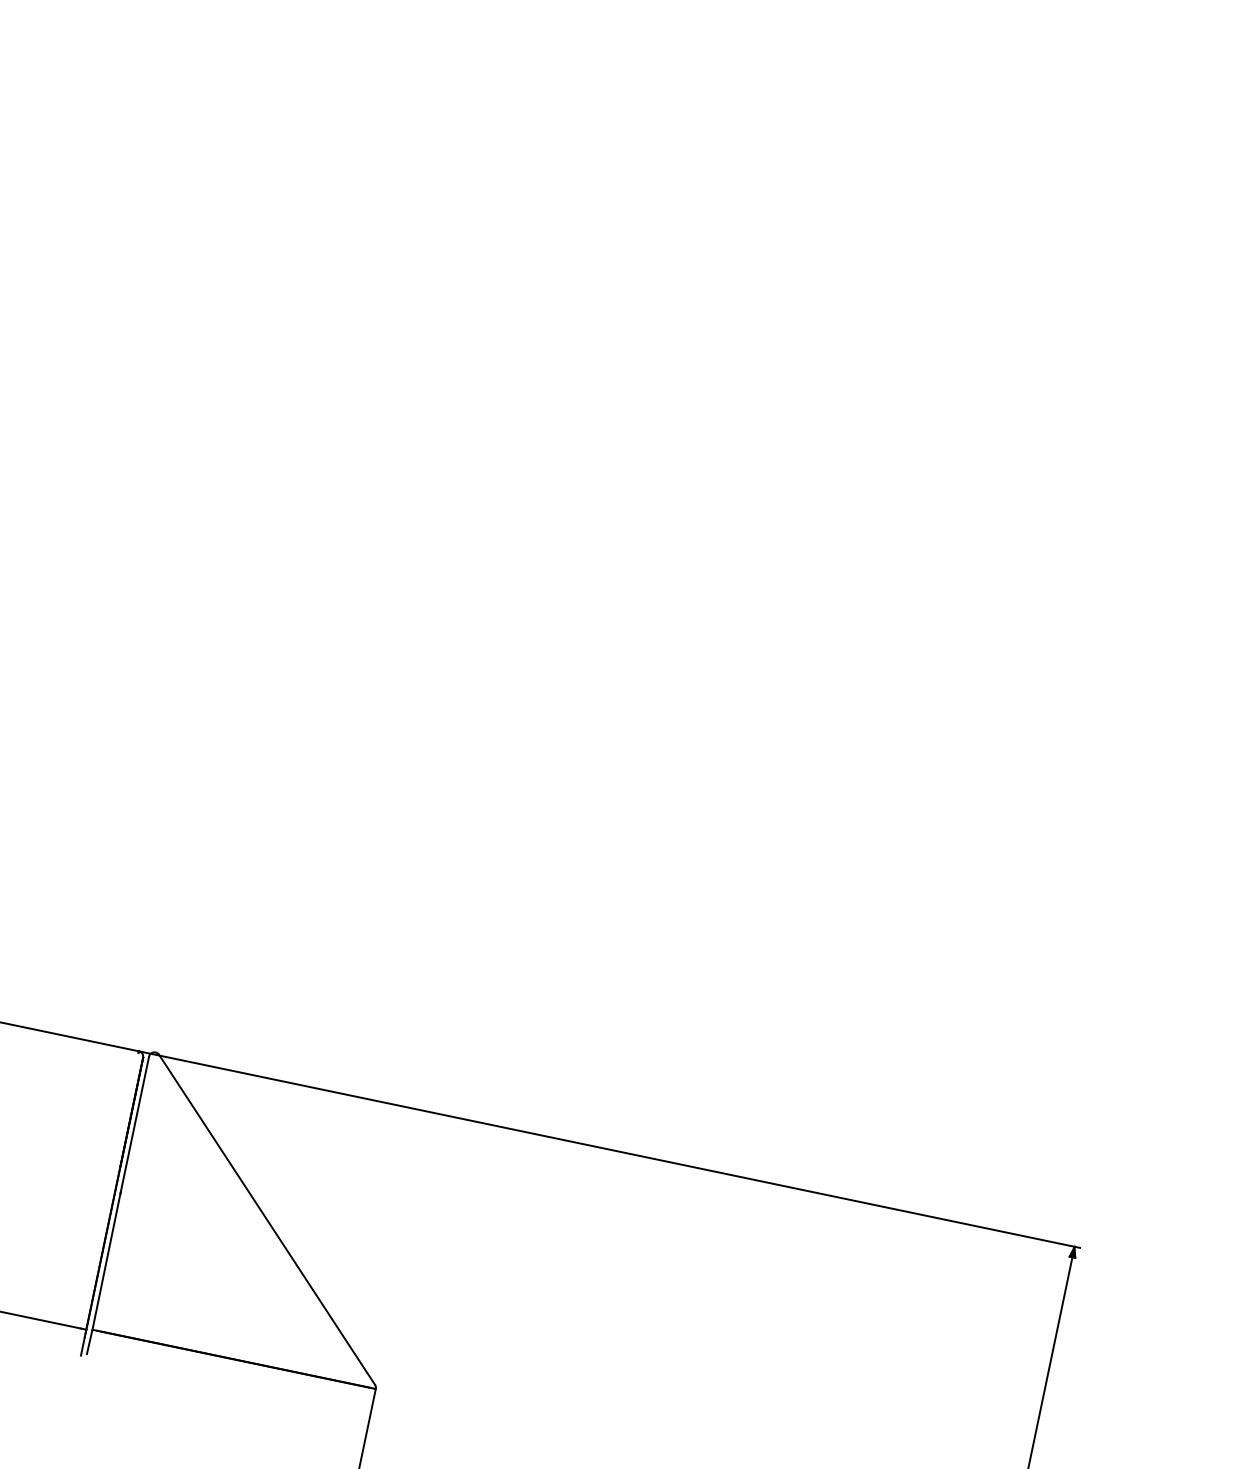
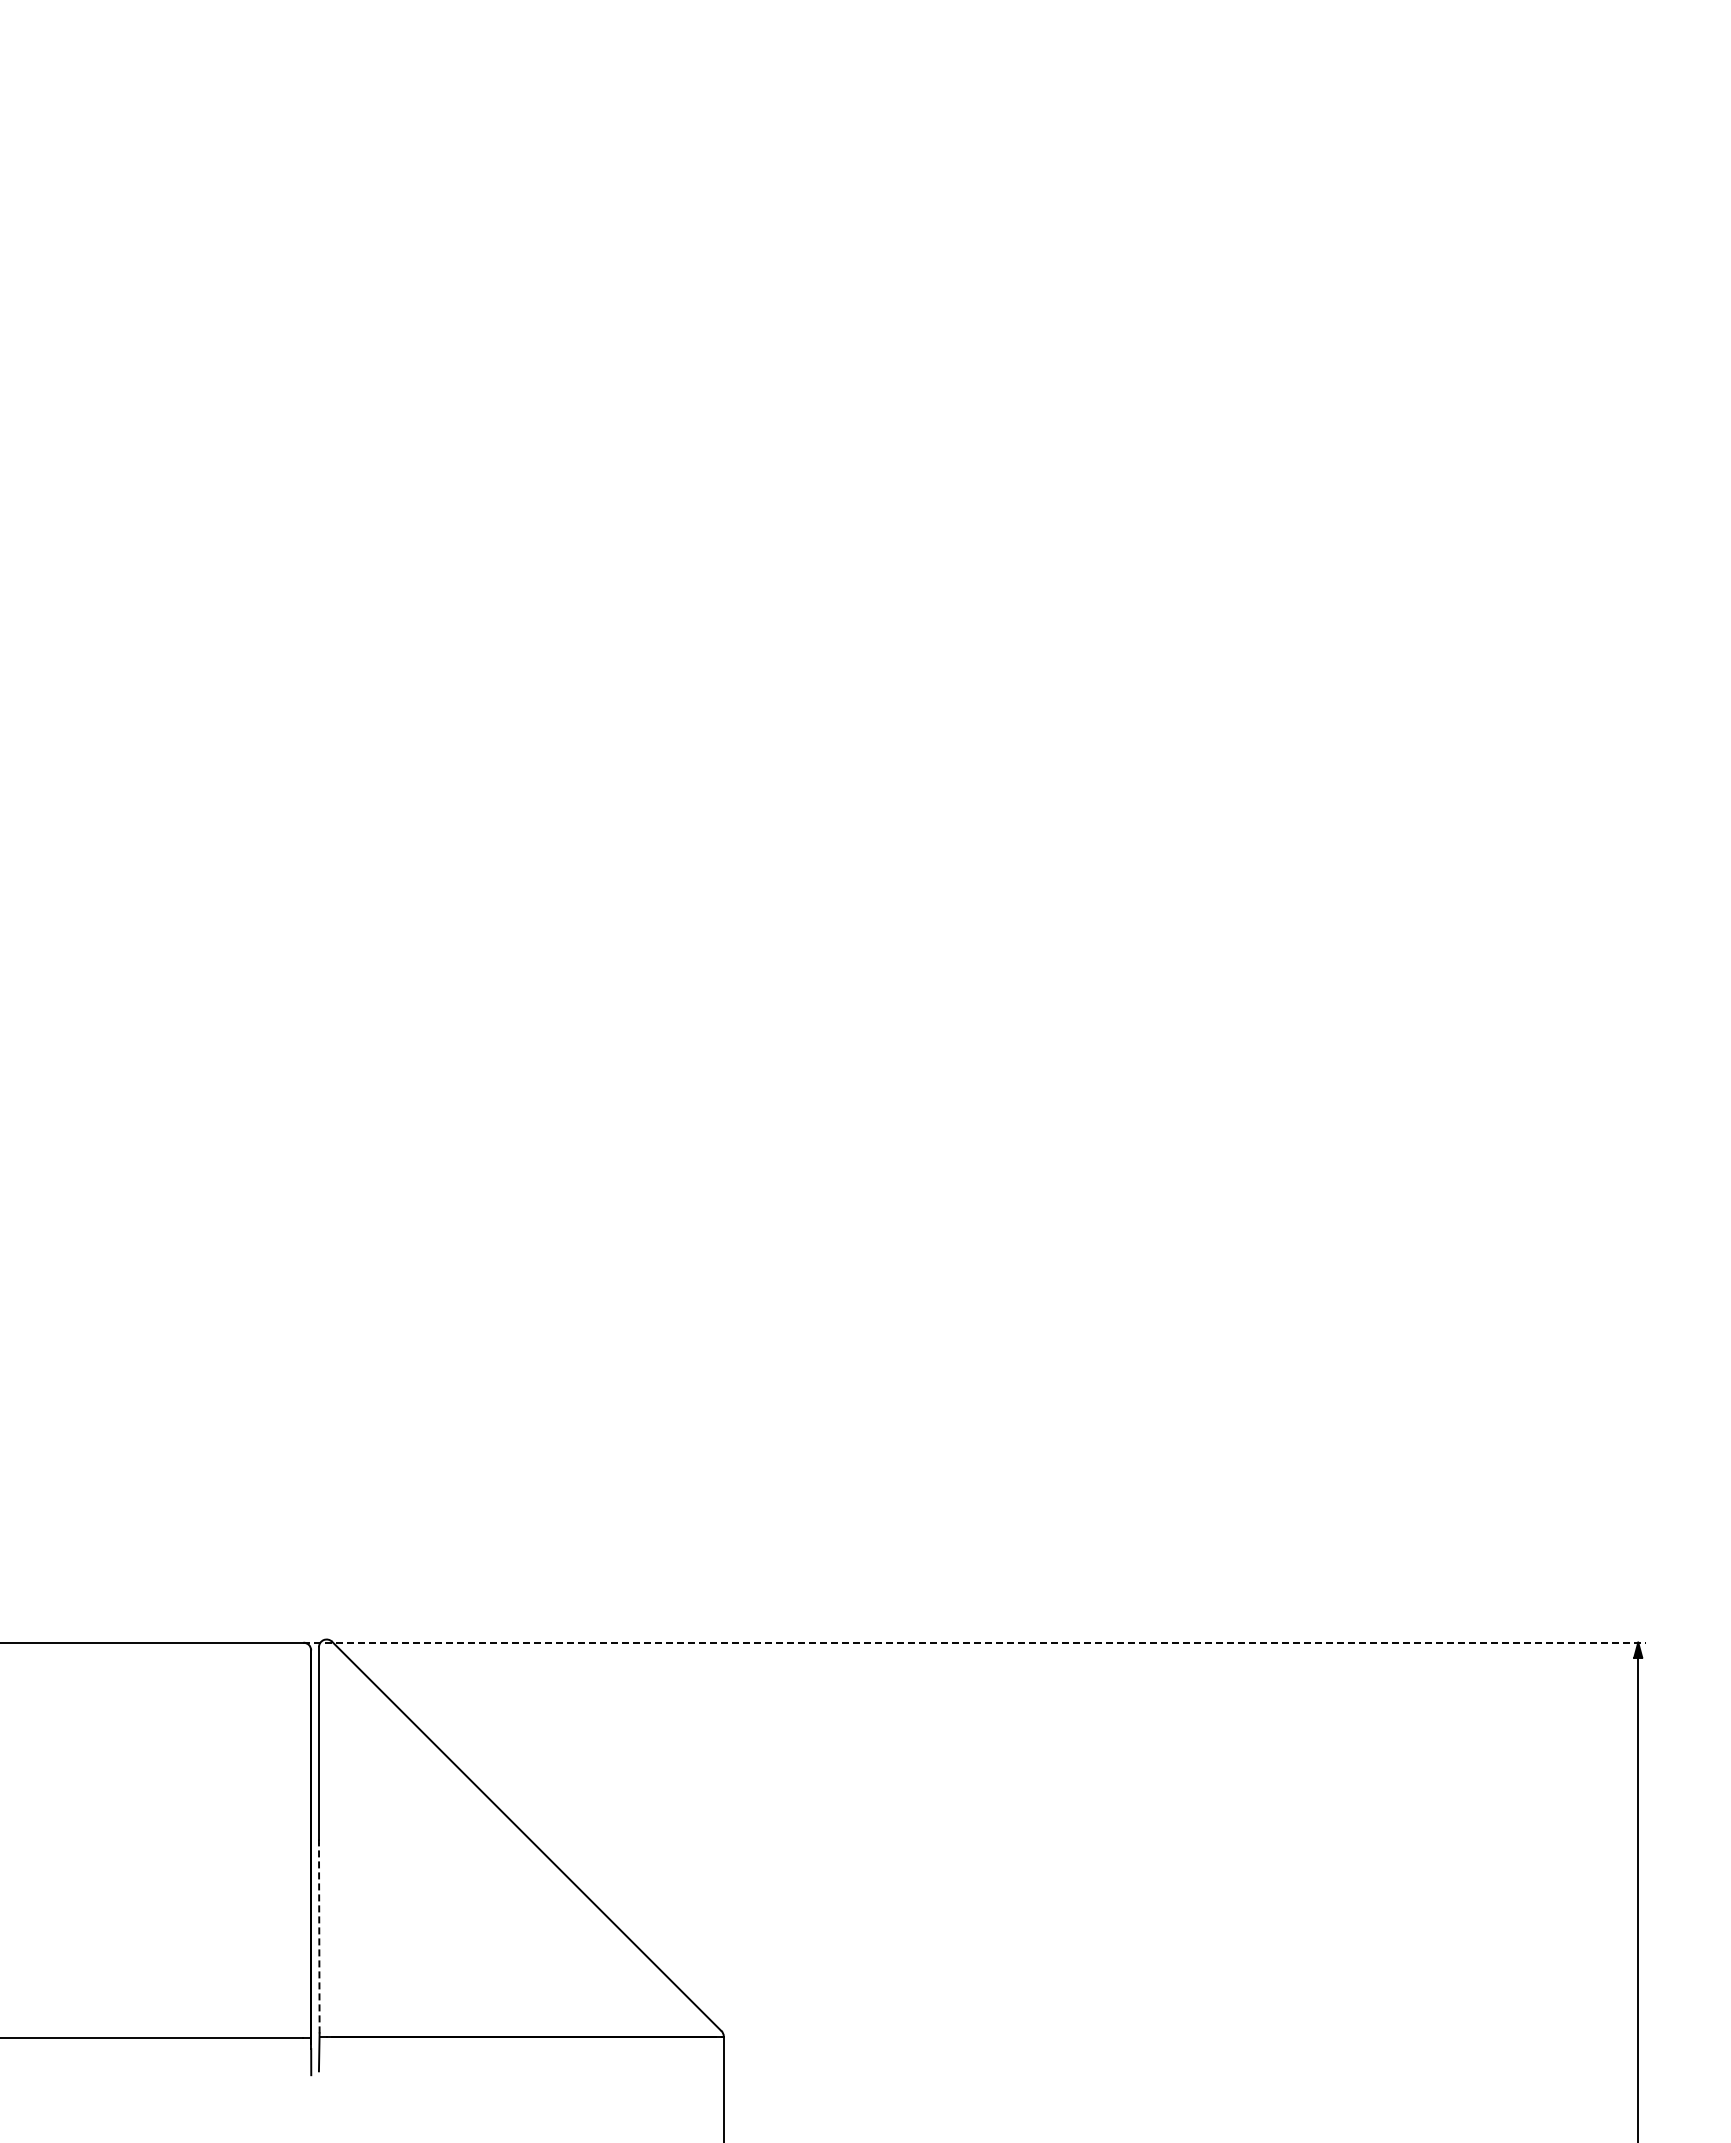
line: (610, 1149) -> (975, 1642), solid -> dashed
line: (106, 1260) -> (319, 1937), solid -> dashed

